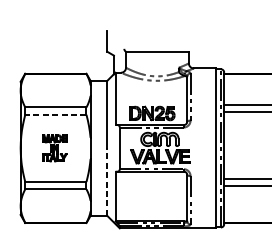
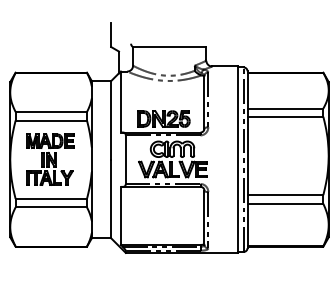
line: (56, 114) -> (51, 120), dashed -> solid
part: (55, 148) -> (50, 159), size x1.67
line: (107, 181) -> (111, 198), dashed -> solid

